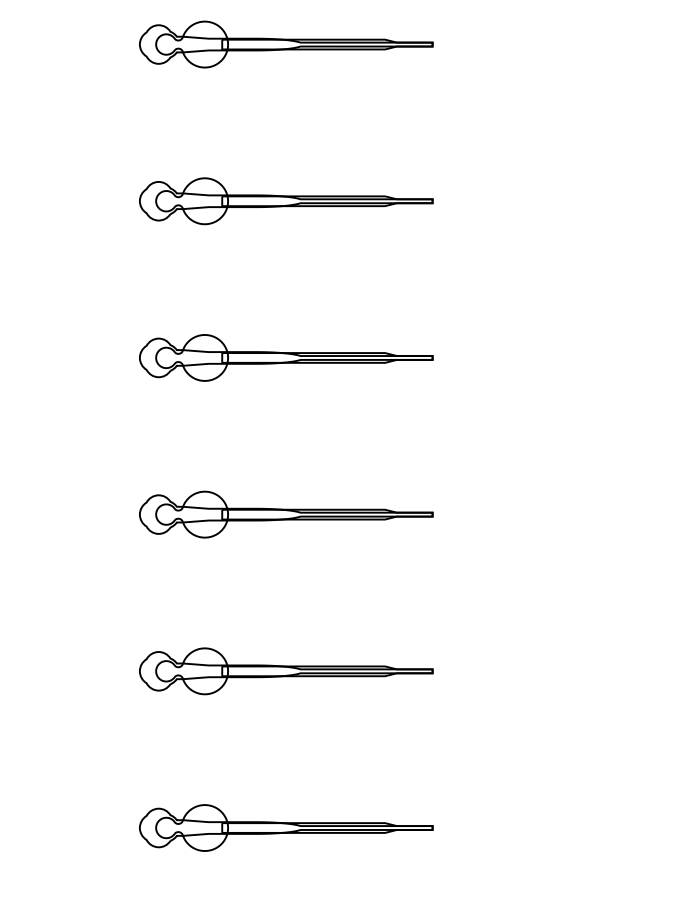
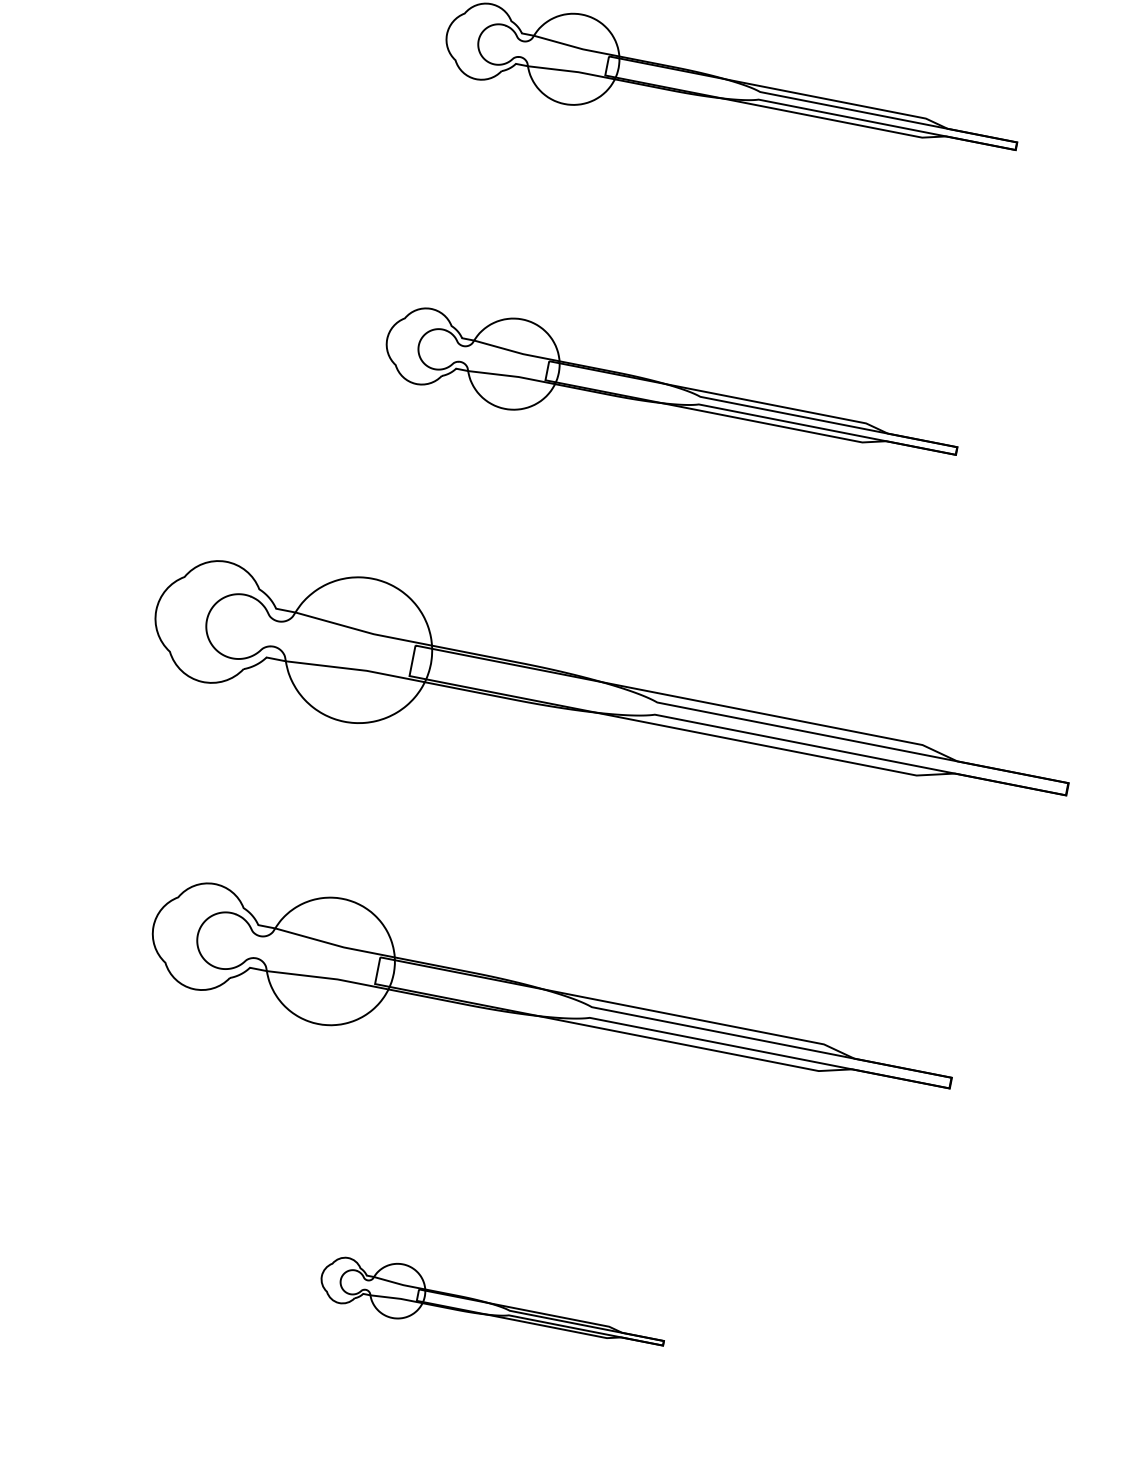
part: (286, 357) -> (612, 699), size x1.6
part: (286, 514) -> (552, 1004), size x1.4
part: (286, 671) -> (492, 1310), size x0.6

